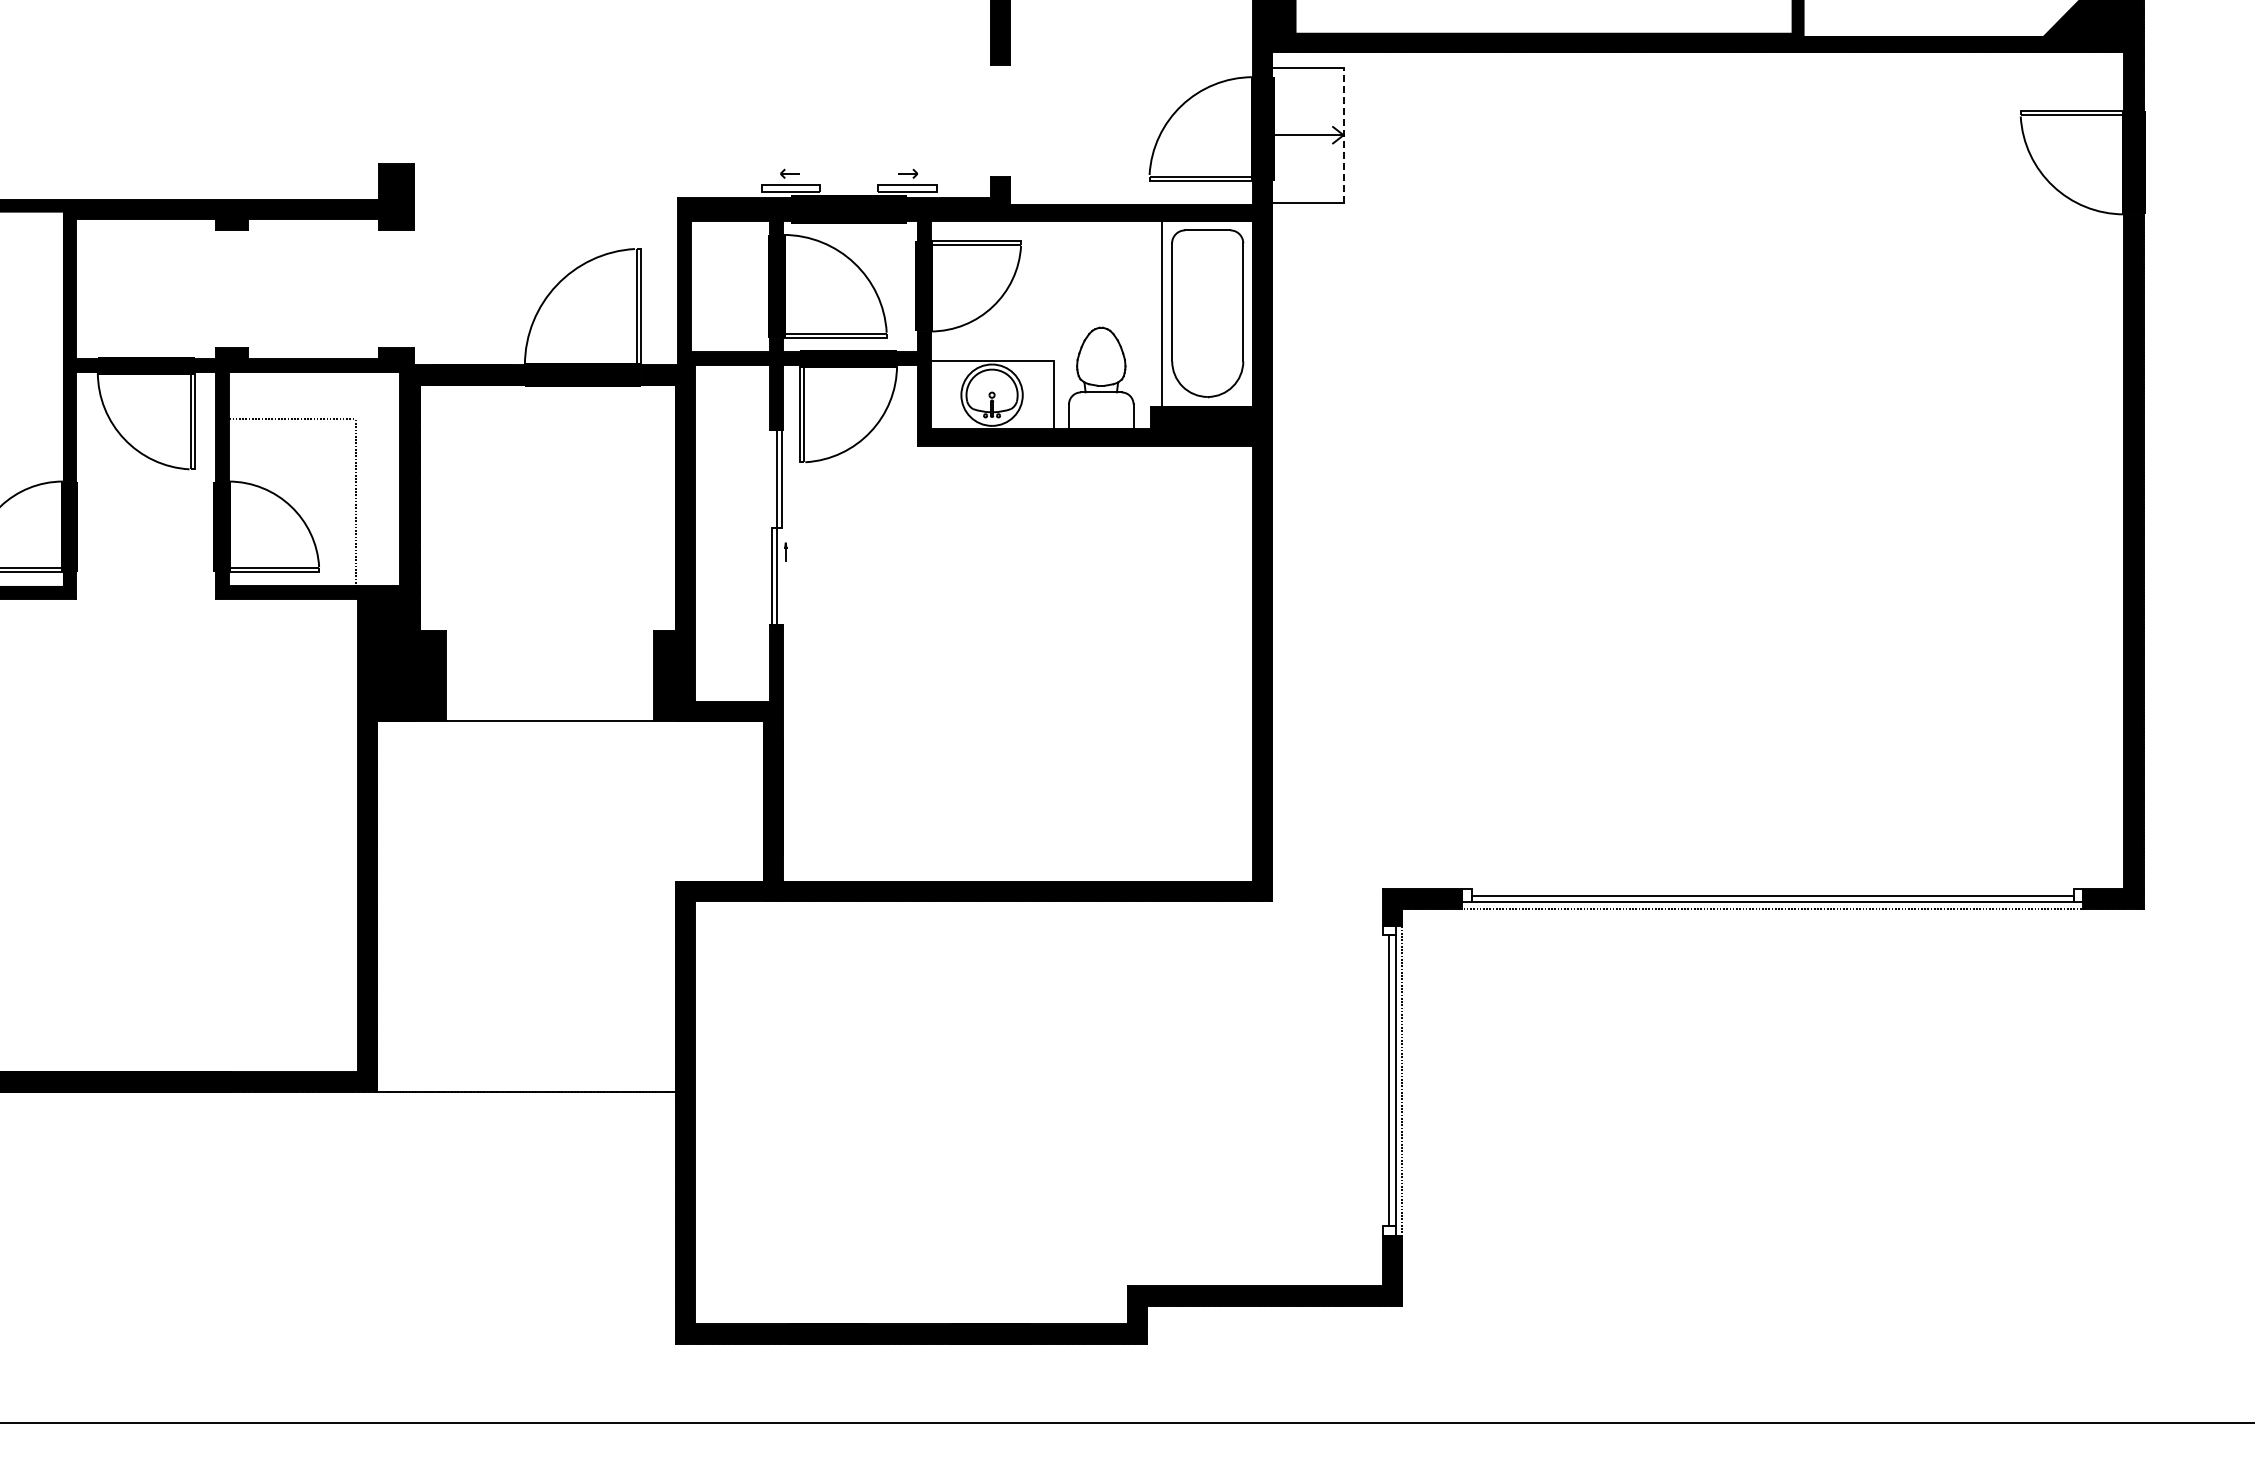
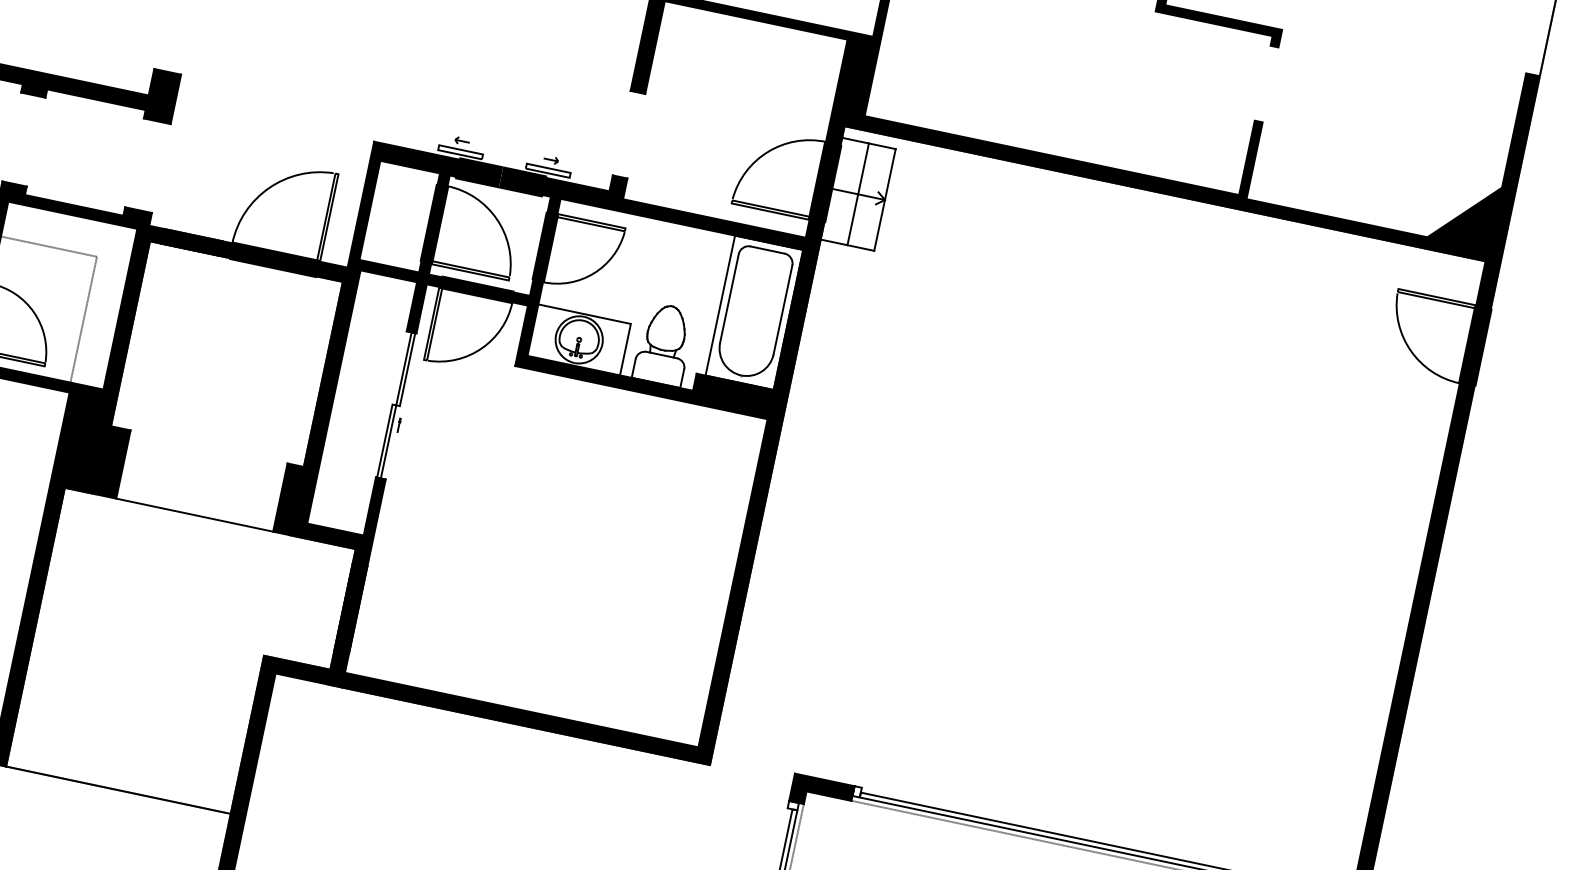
line: (1308, 134) -> (858, 193), added
line: (1343, 135) -> (884, 200), dashed -> solid

